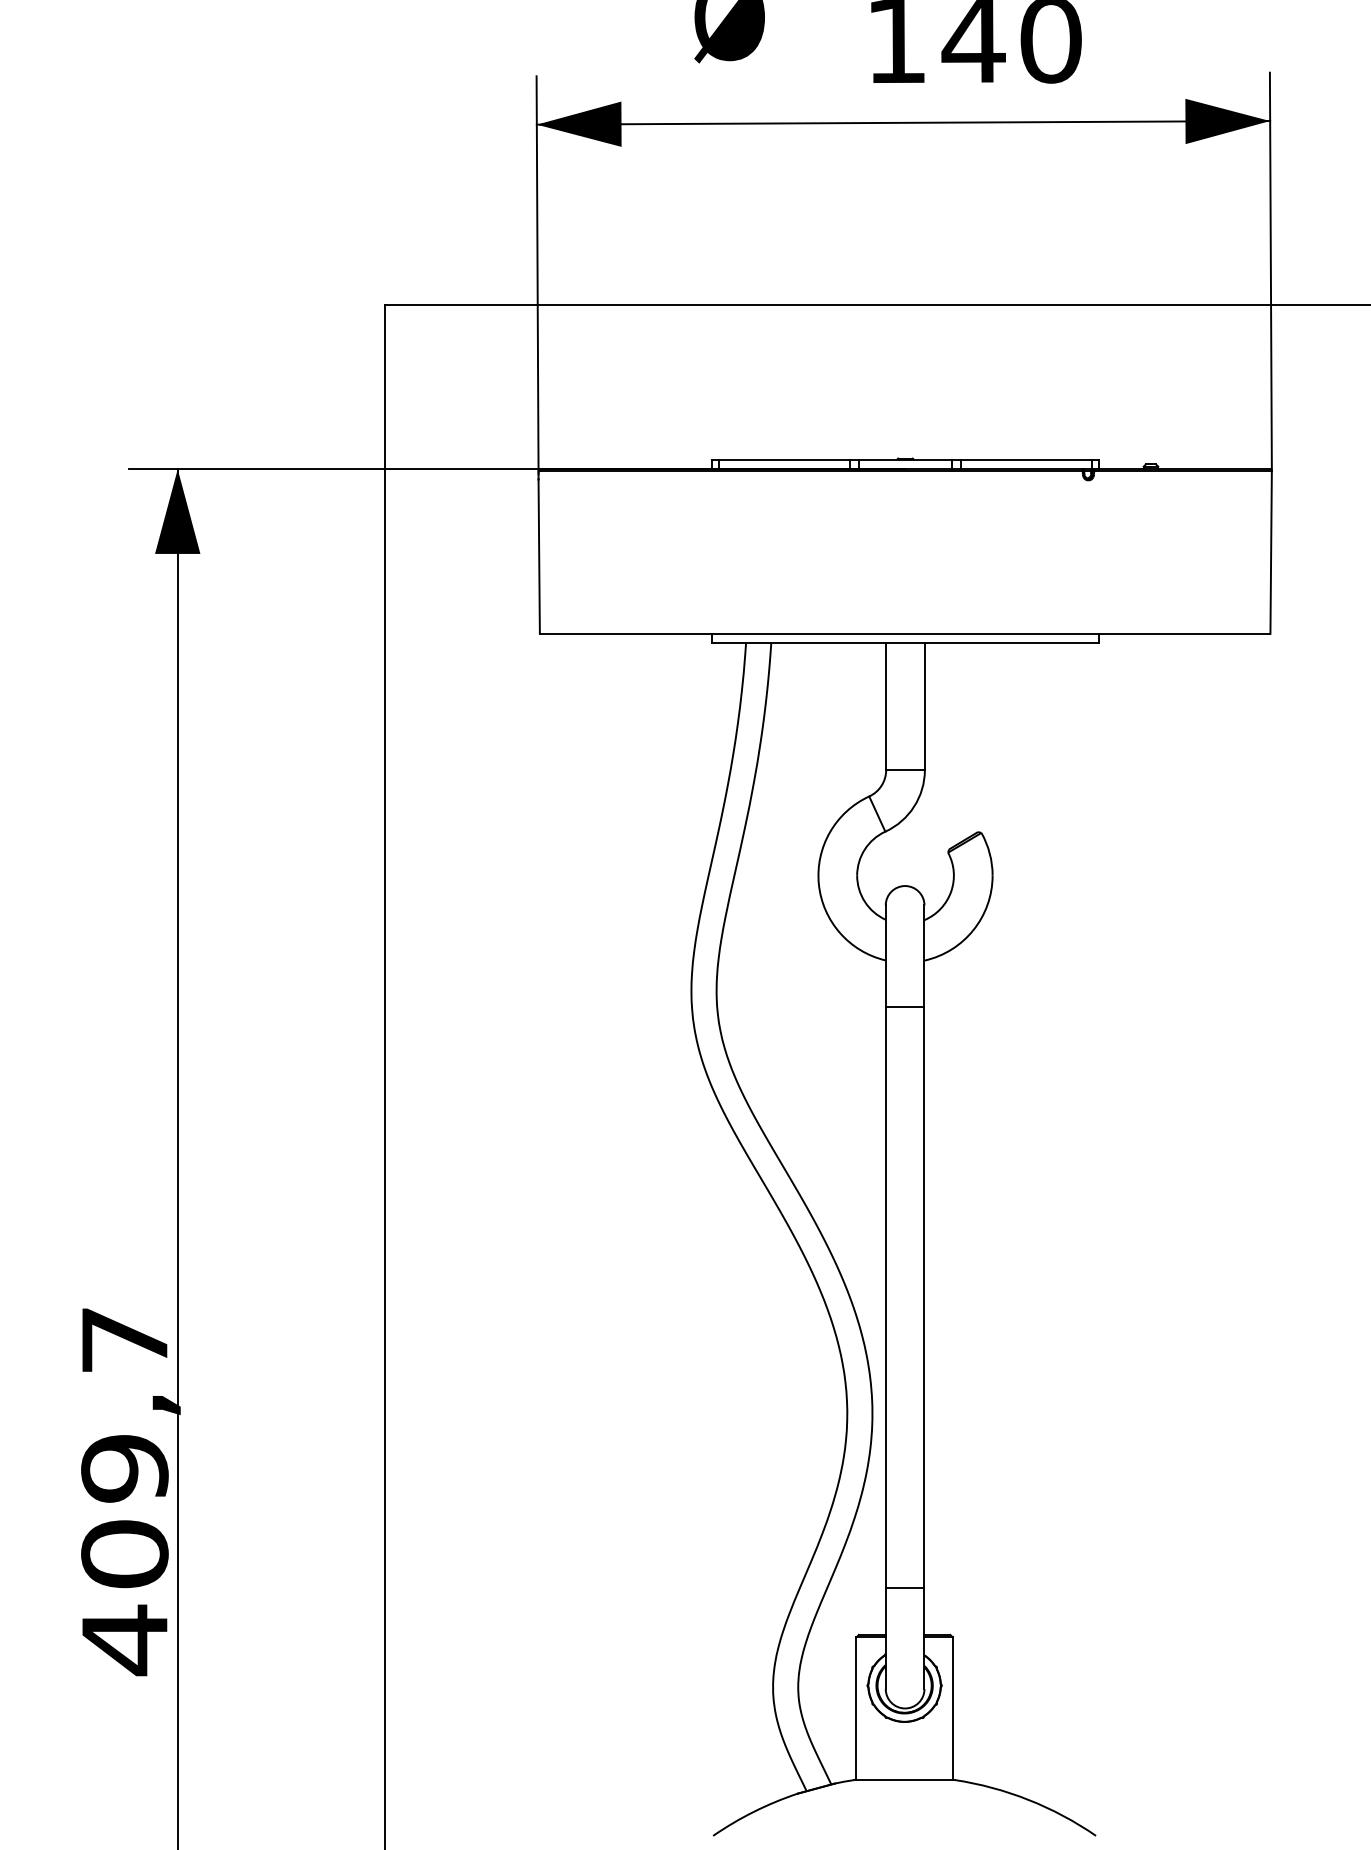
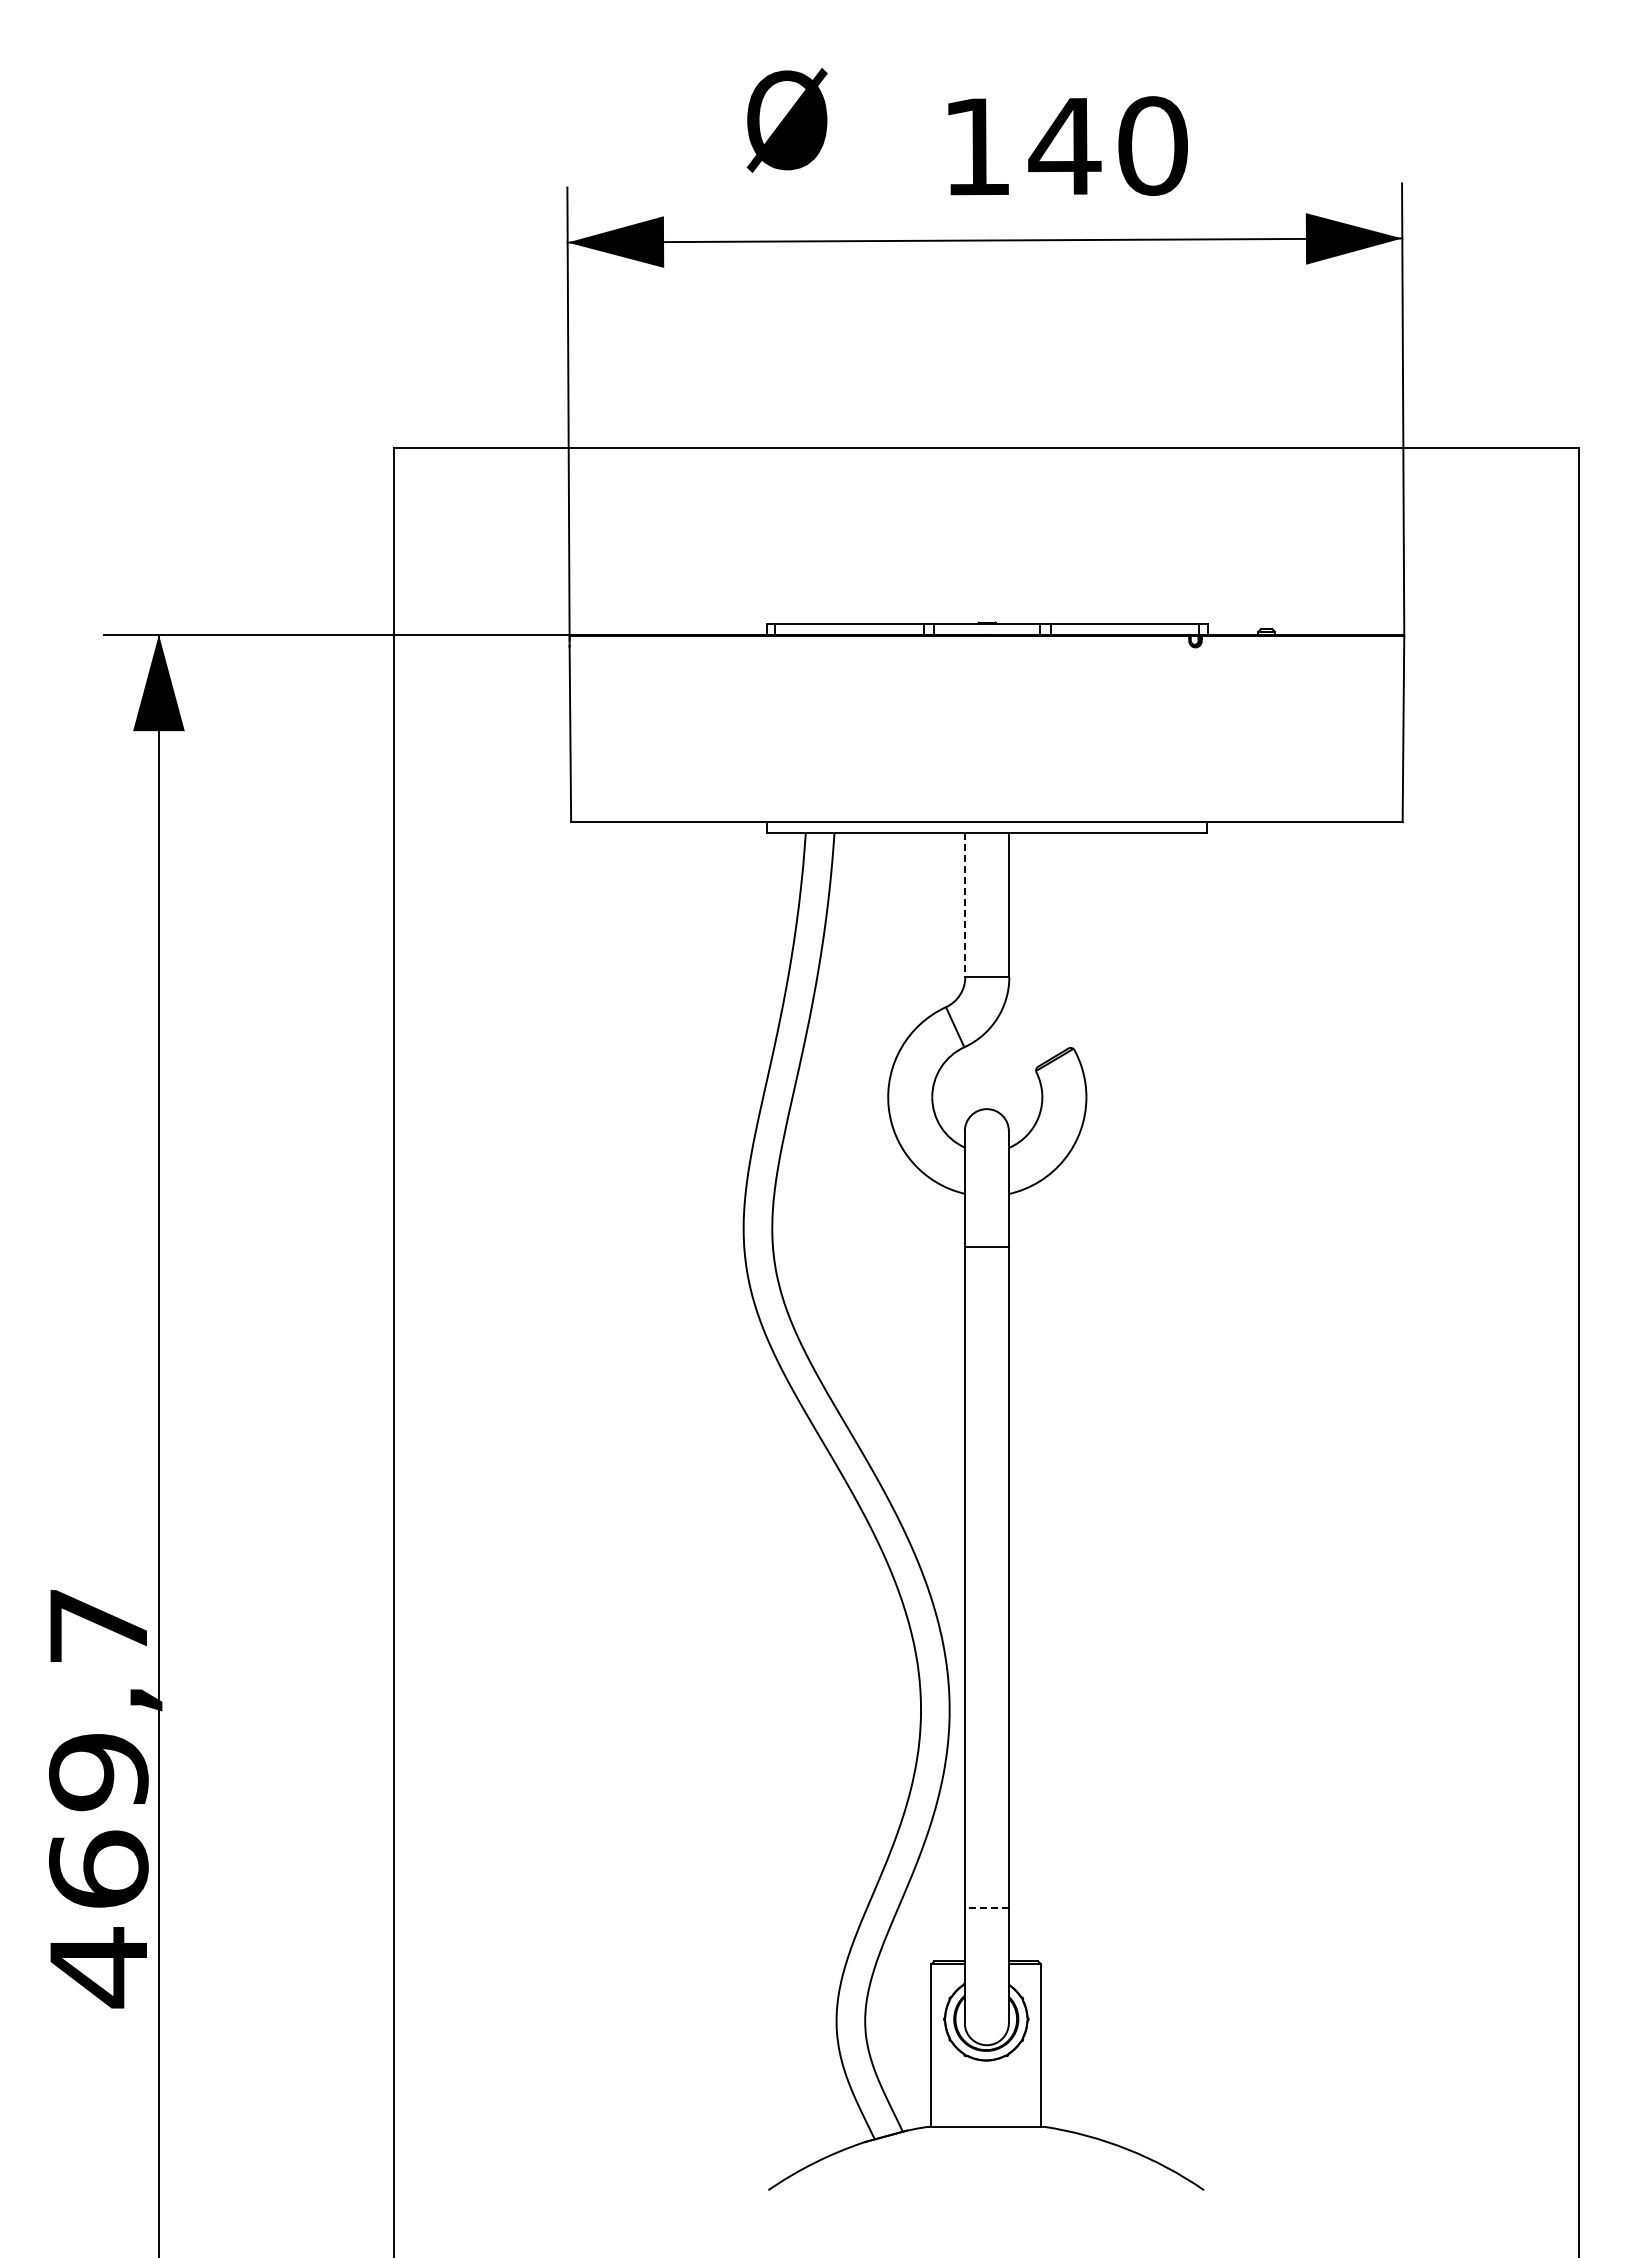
line: (886, 707) -> (965, 905), solid -> dashed
text: (124, 1554) -> (98, 1869), 409,7 -> 469,7
line: (904, 1587) -> (986, 1907), solid -> dashed

